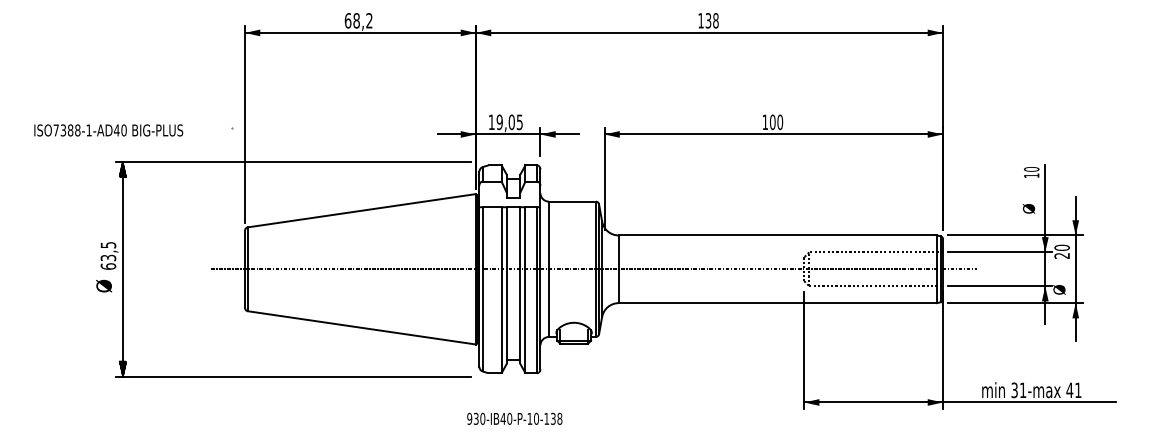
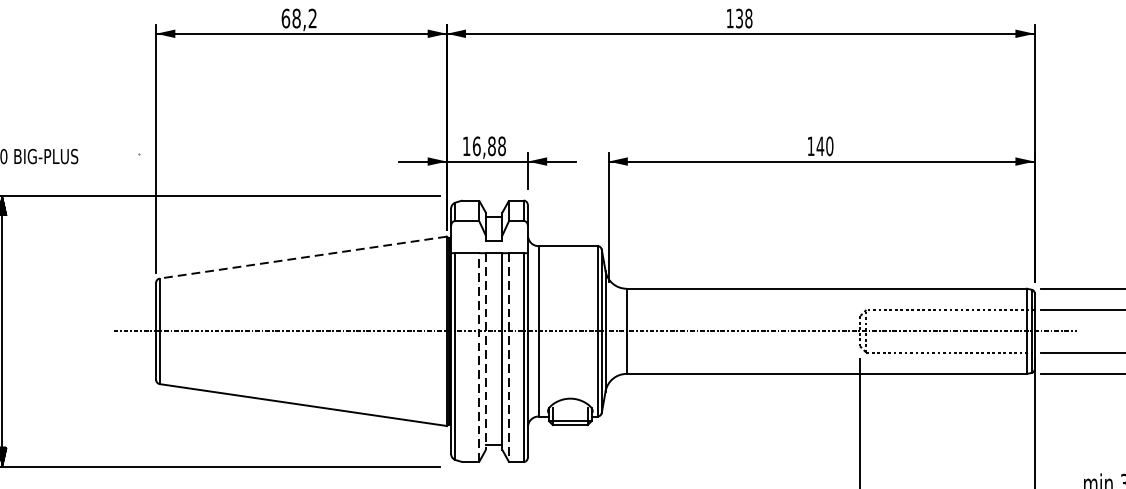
text: (509, 122) -> (489, 146), 19,05 -> 16,88
text: (772, 122) -> (820, 146), 100 -> 140
line: (361, 210) -> (302, 257), solid -> dashed
line: (507, 285) -> (486, 351), solid -> dashed
line: (501, 290) -> (478, 358), solid -> dashed
line: (525, 290) -> (509, 358), solid -> dashed

